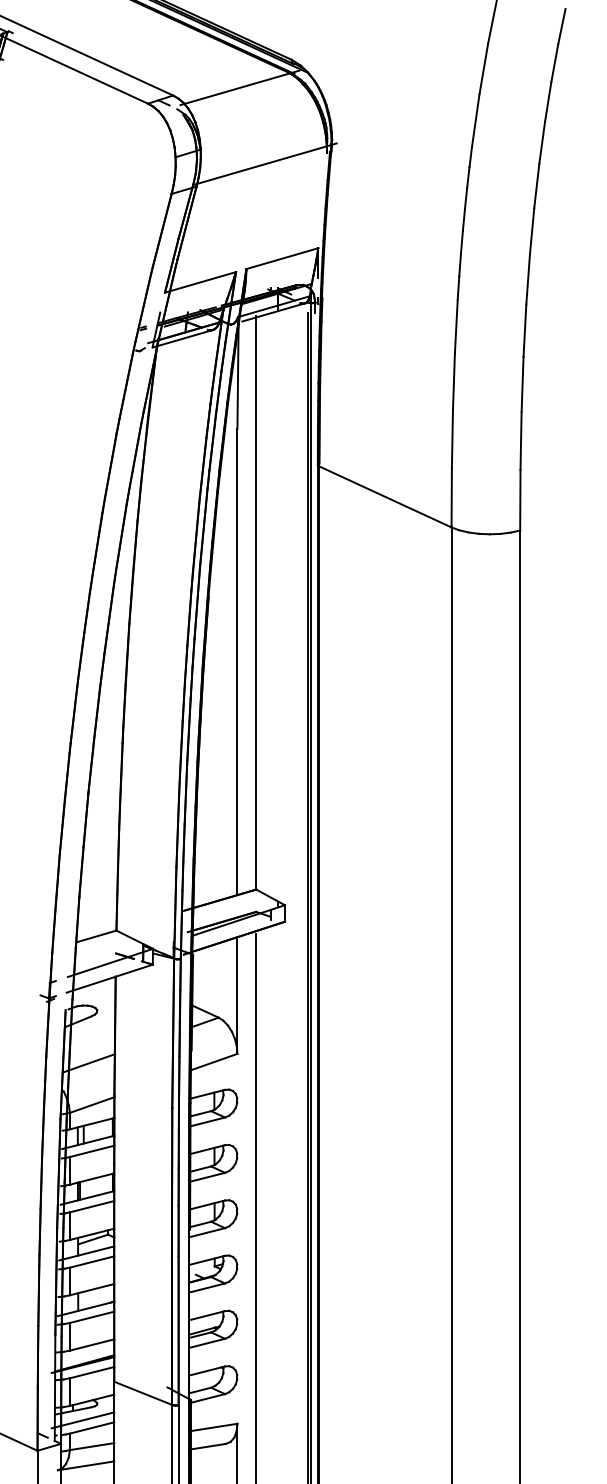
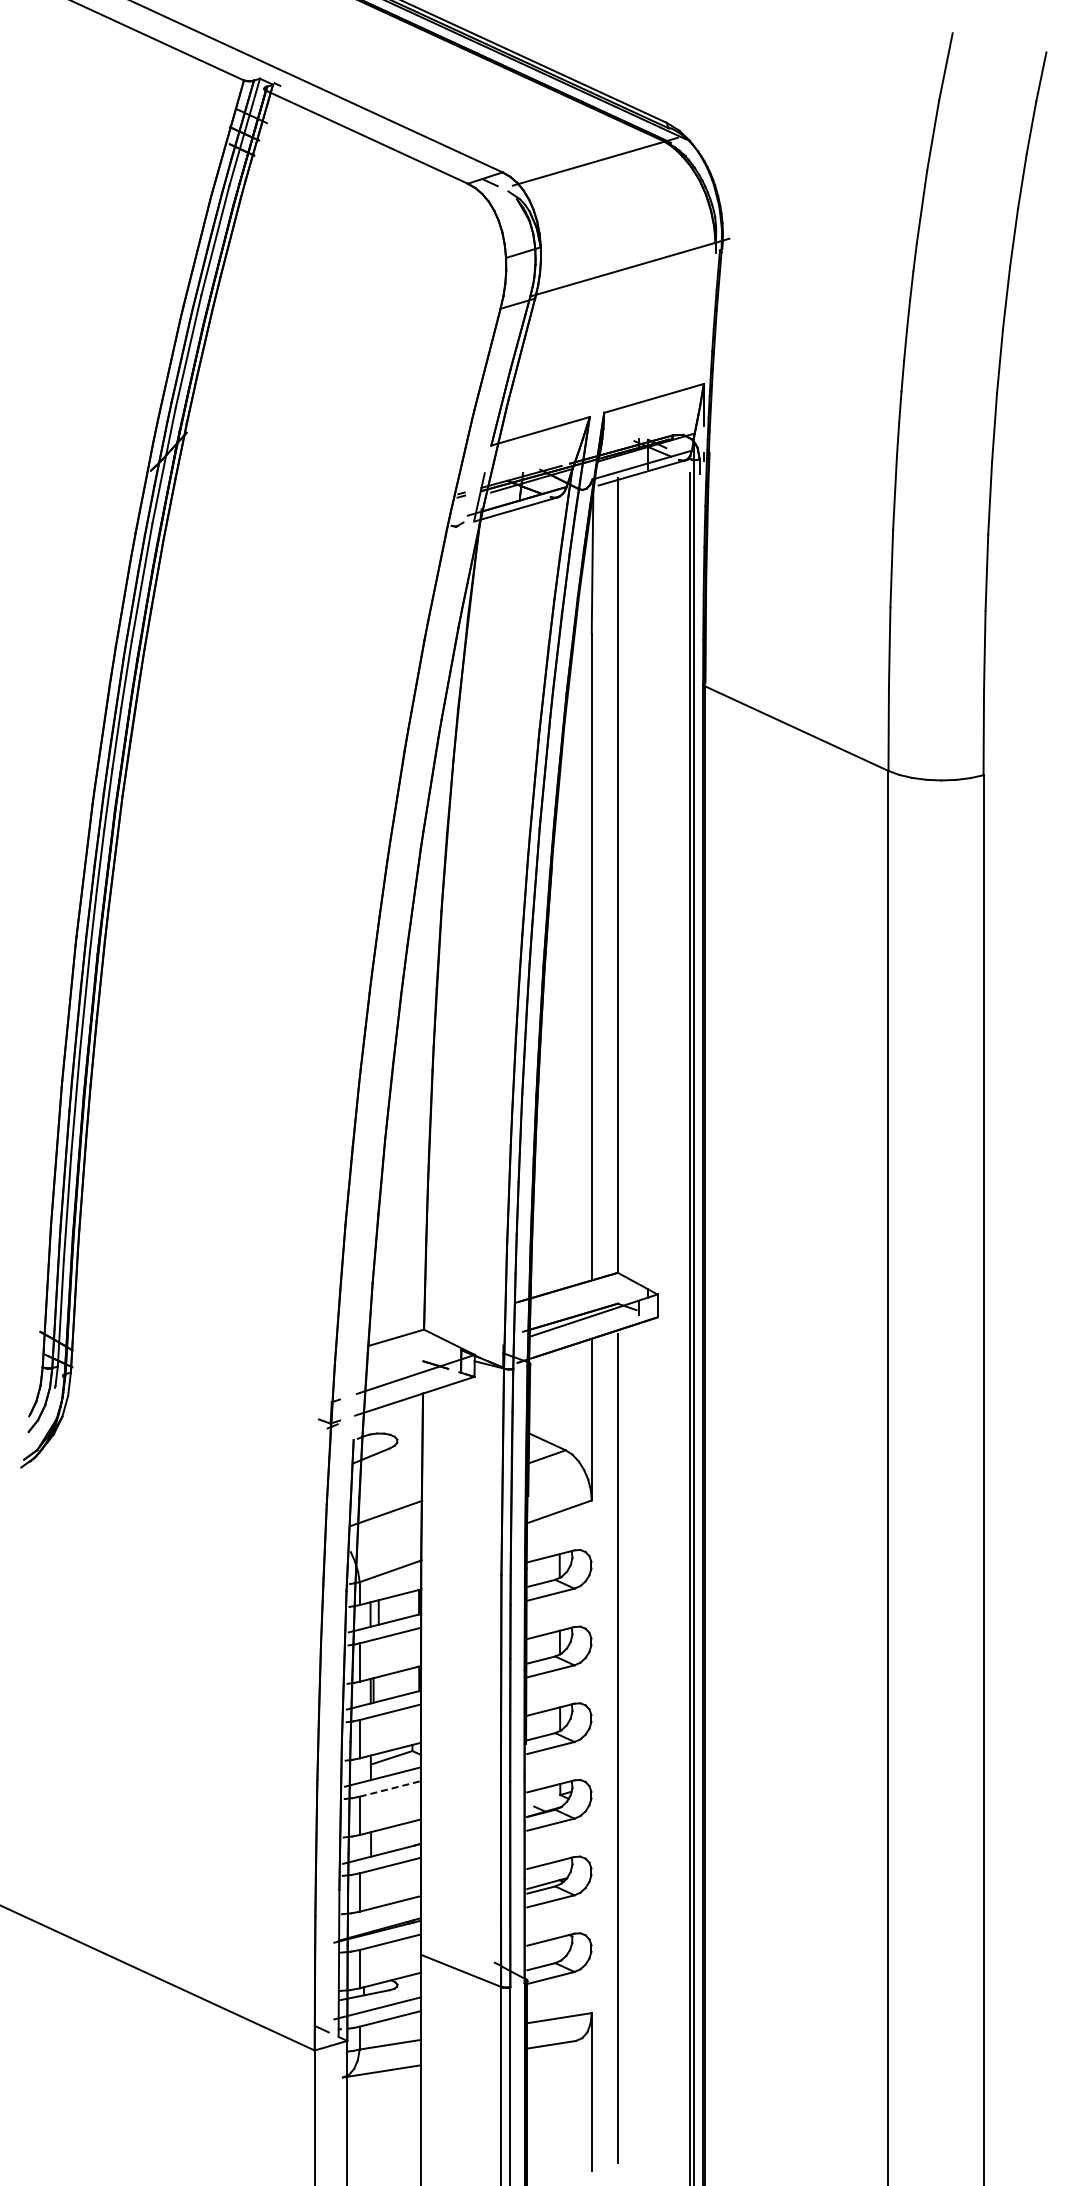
line: (92, 1261) -> (390, 1788), solid -> dashed

